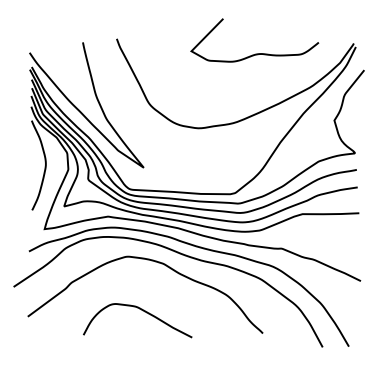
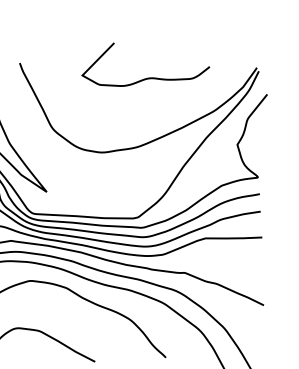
curve: (255, 53) -> (146, 77), moved

